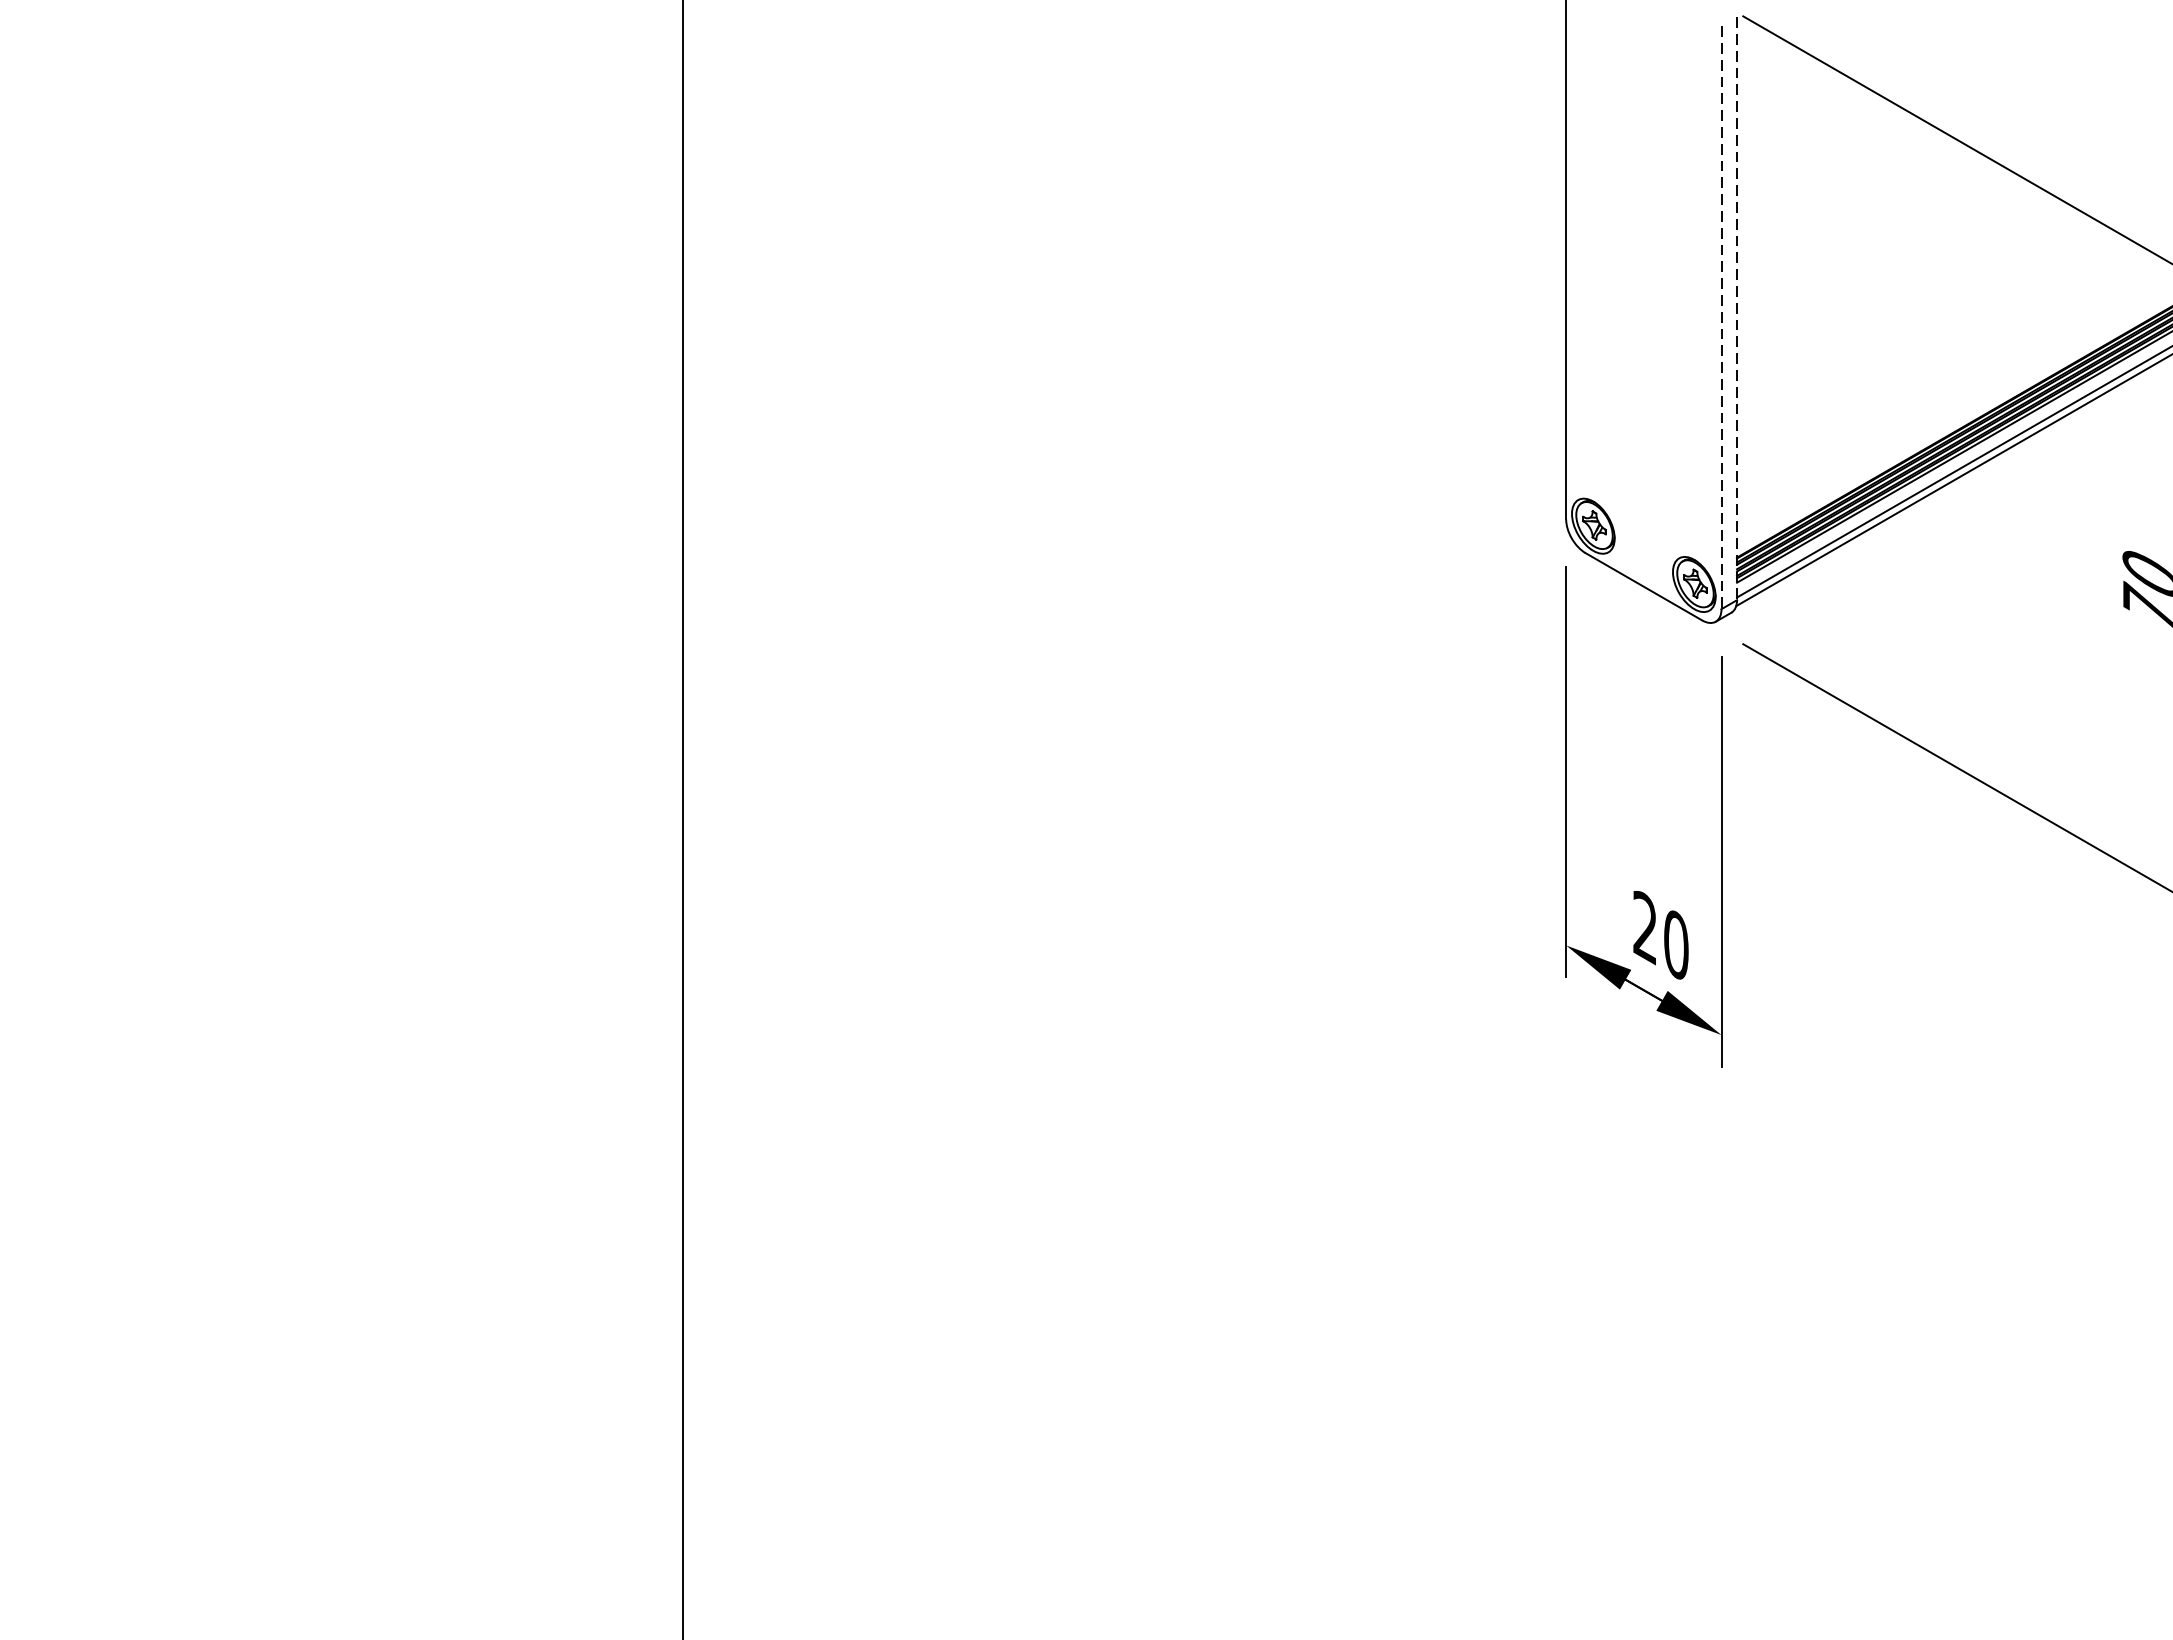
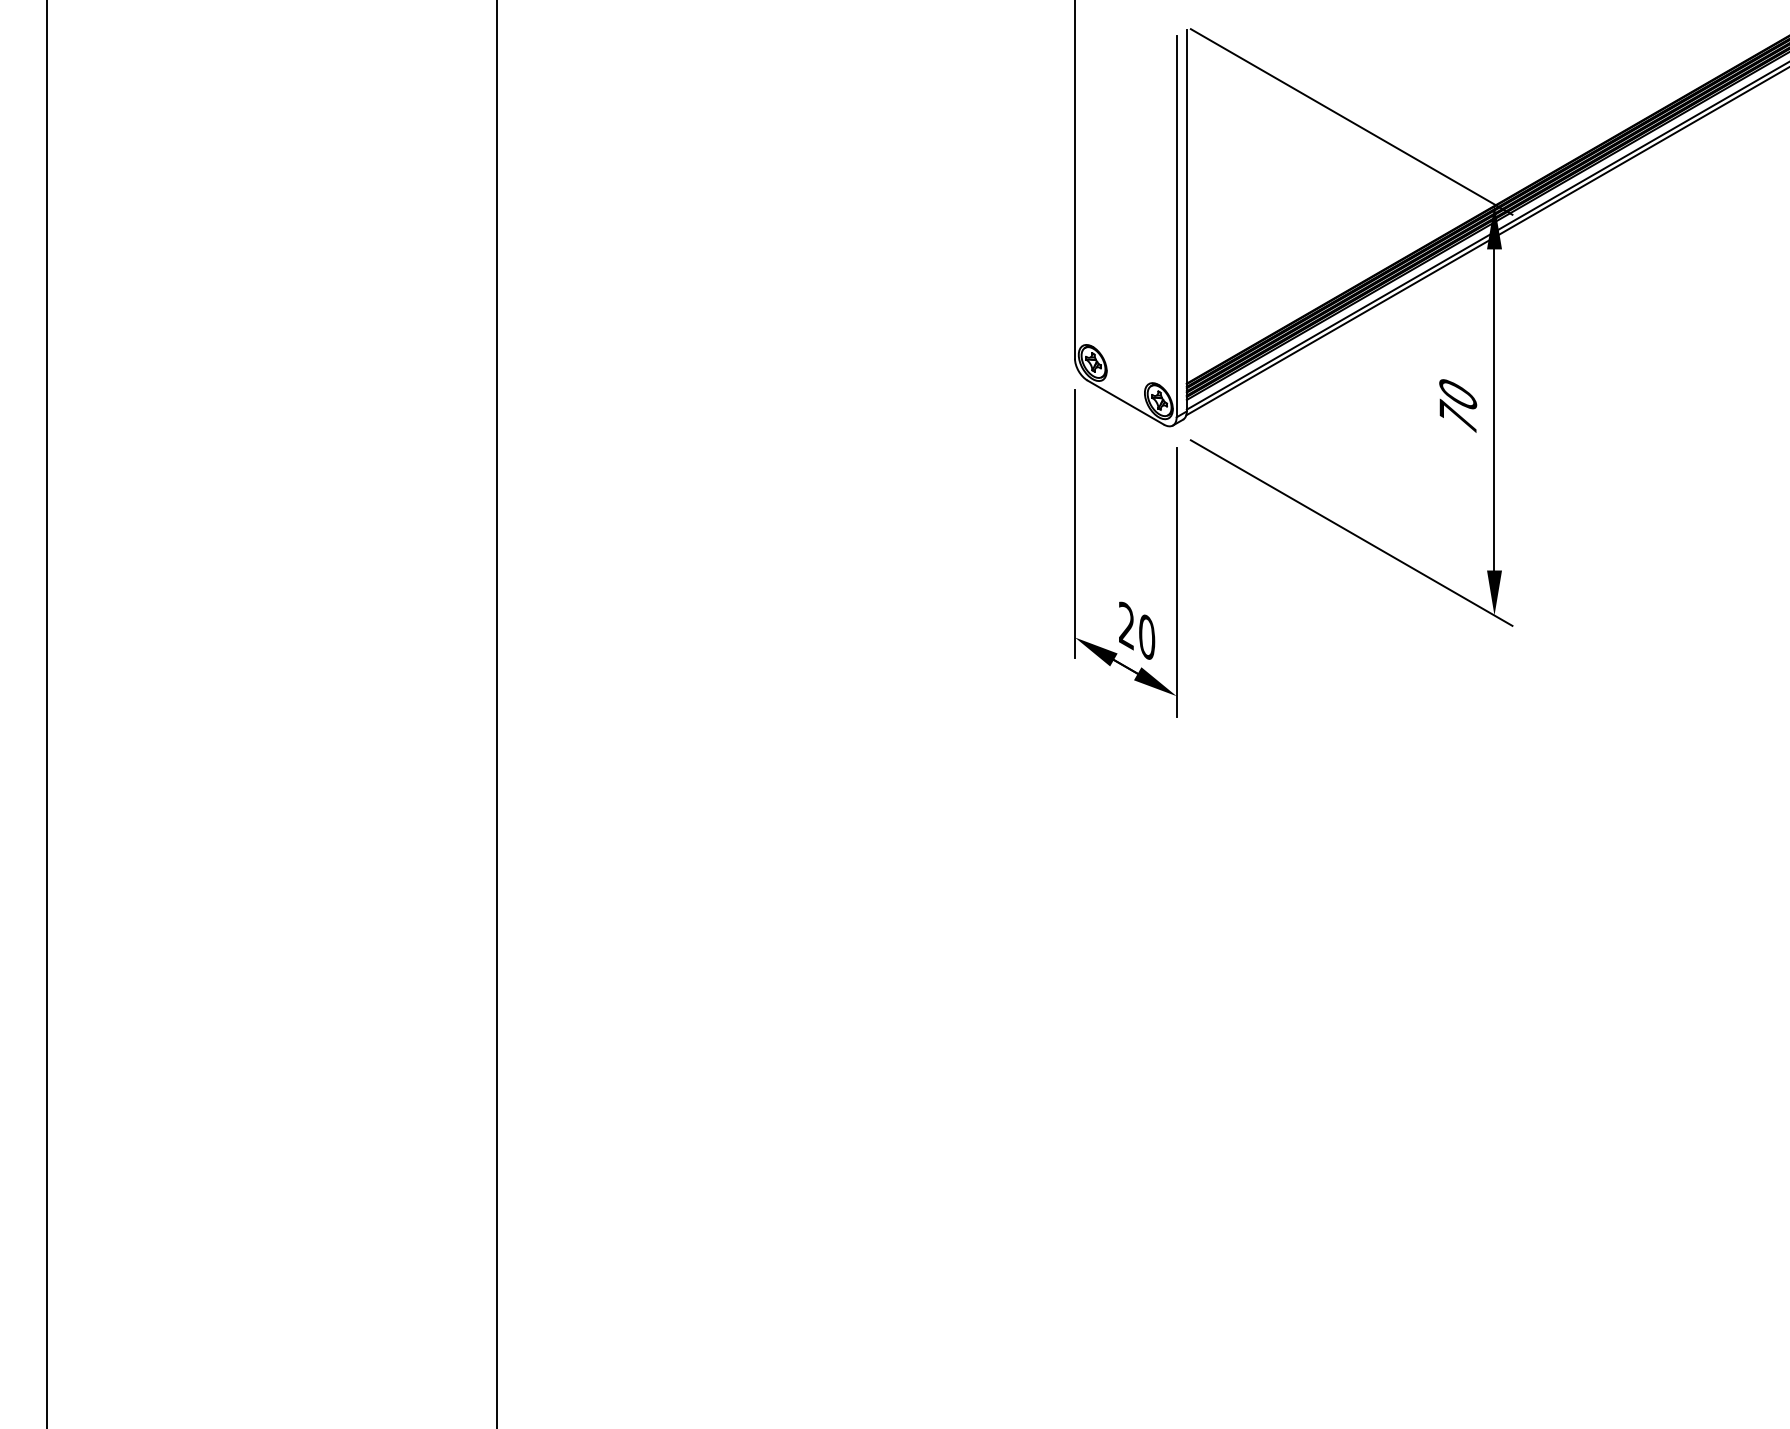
line: (1736, 308) -> (1186, 220), dashed -> solid
line: (1721, 317) -> (1176, 226), dashed -> solid

